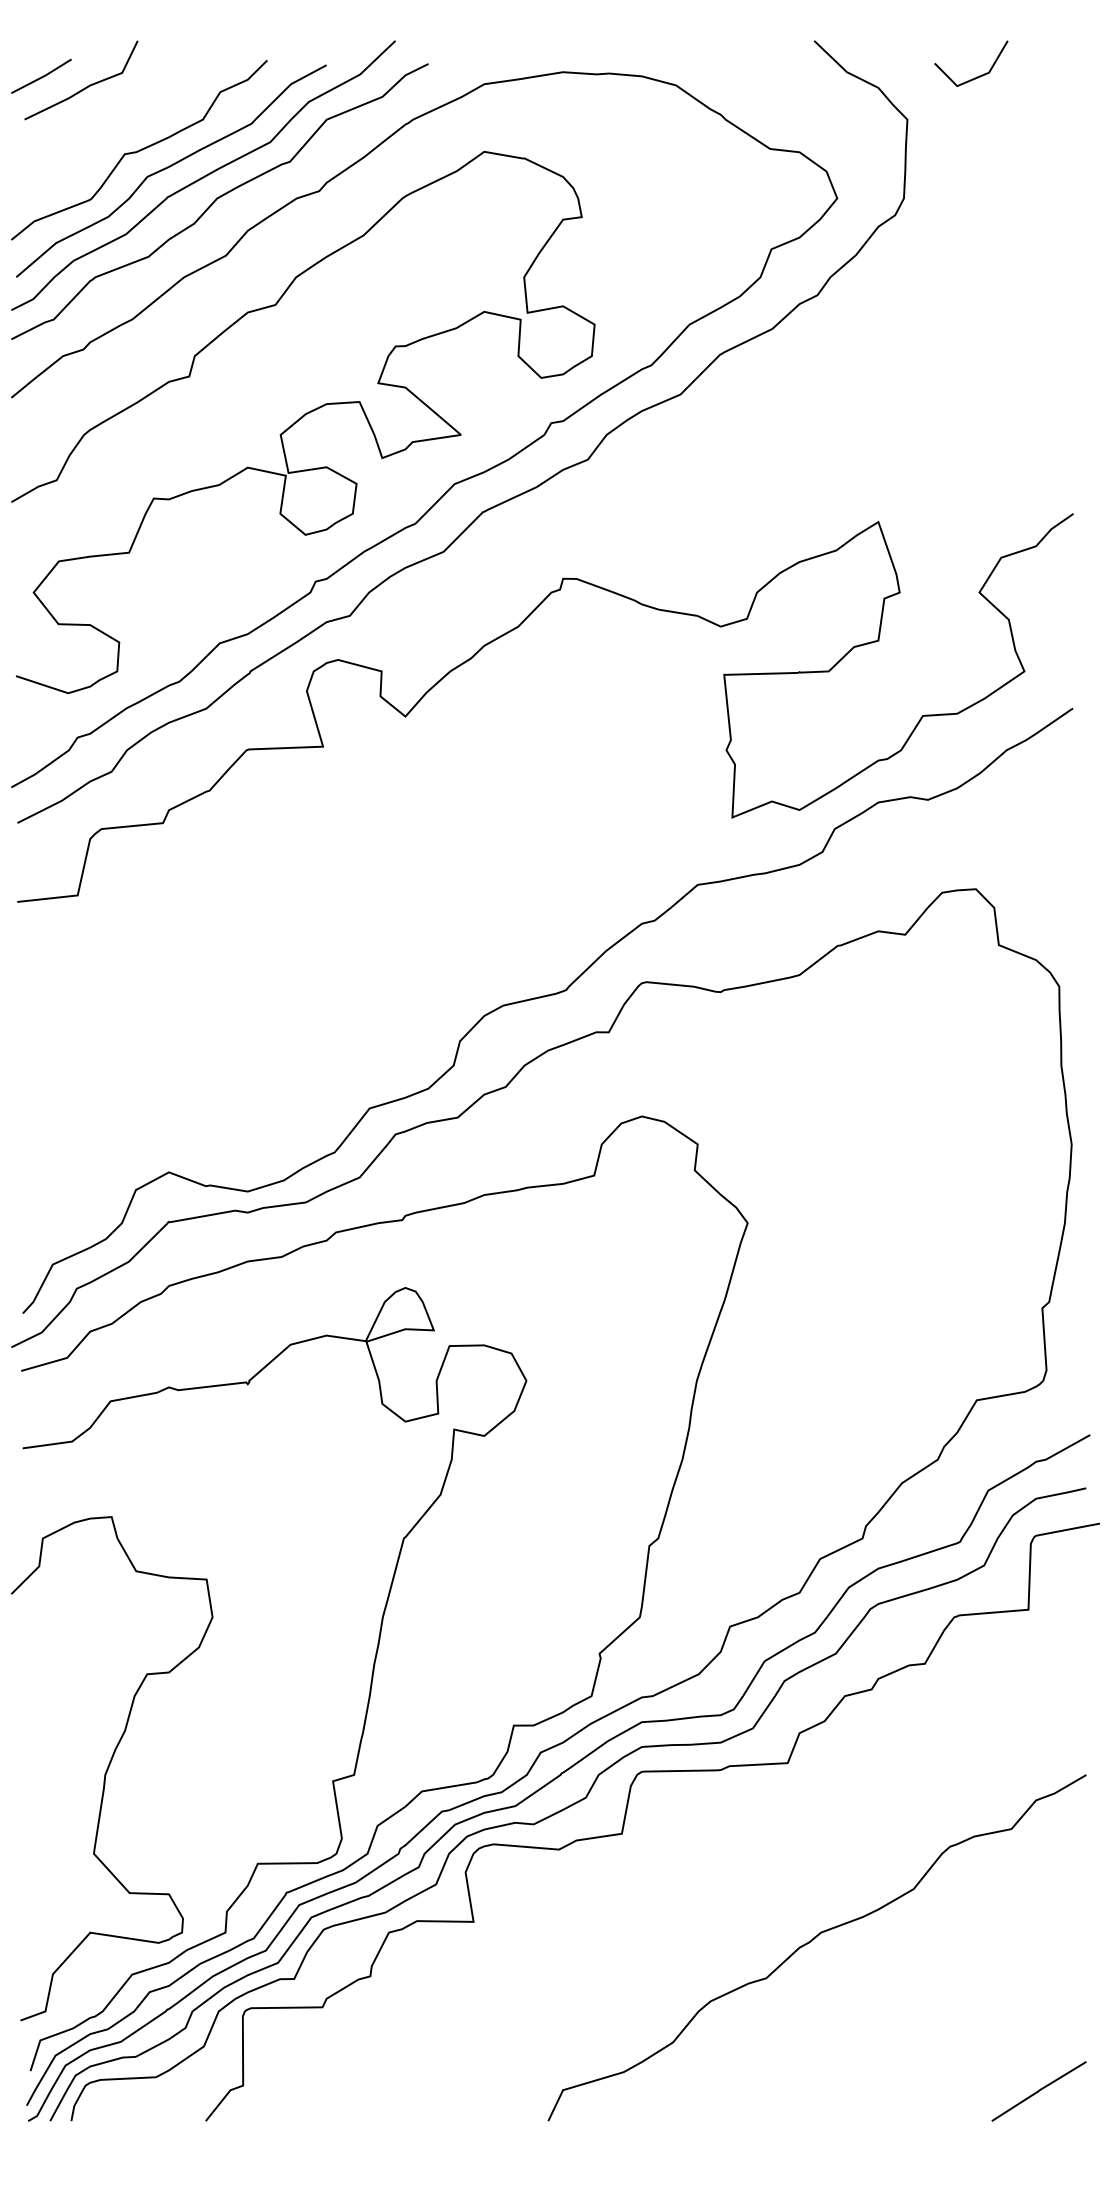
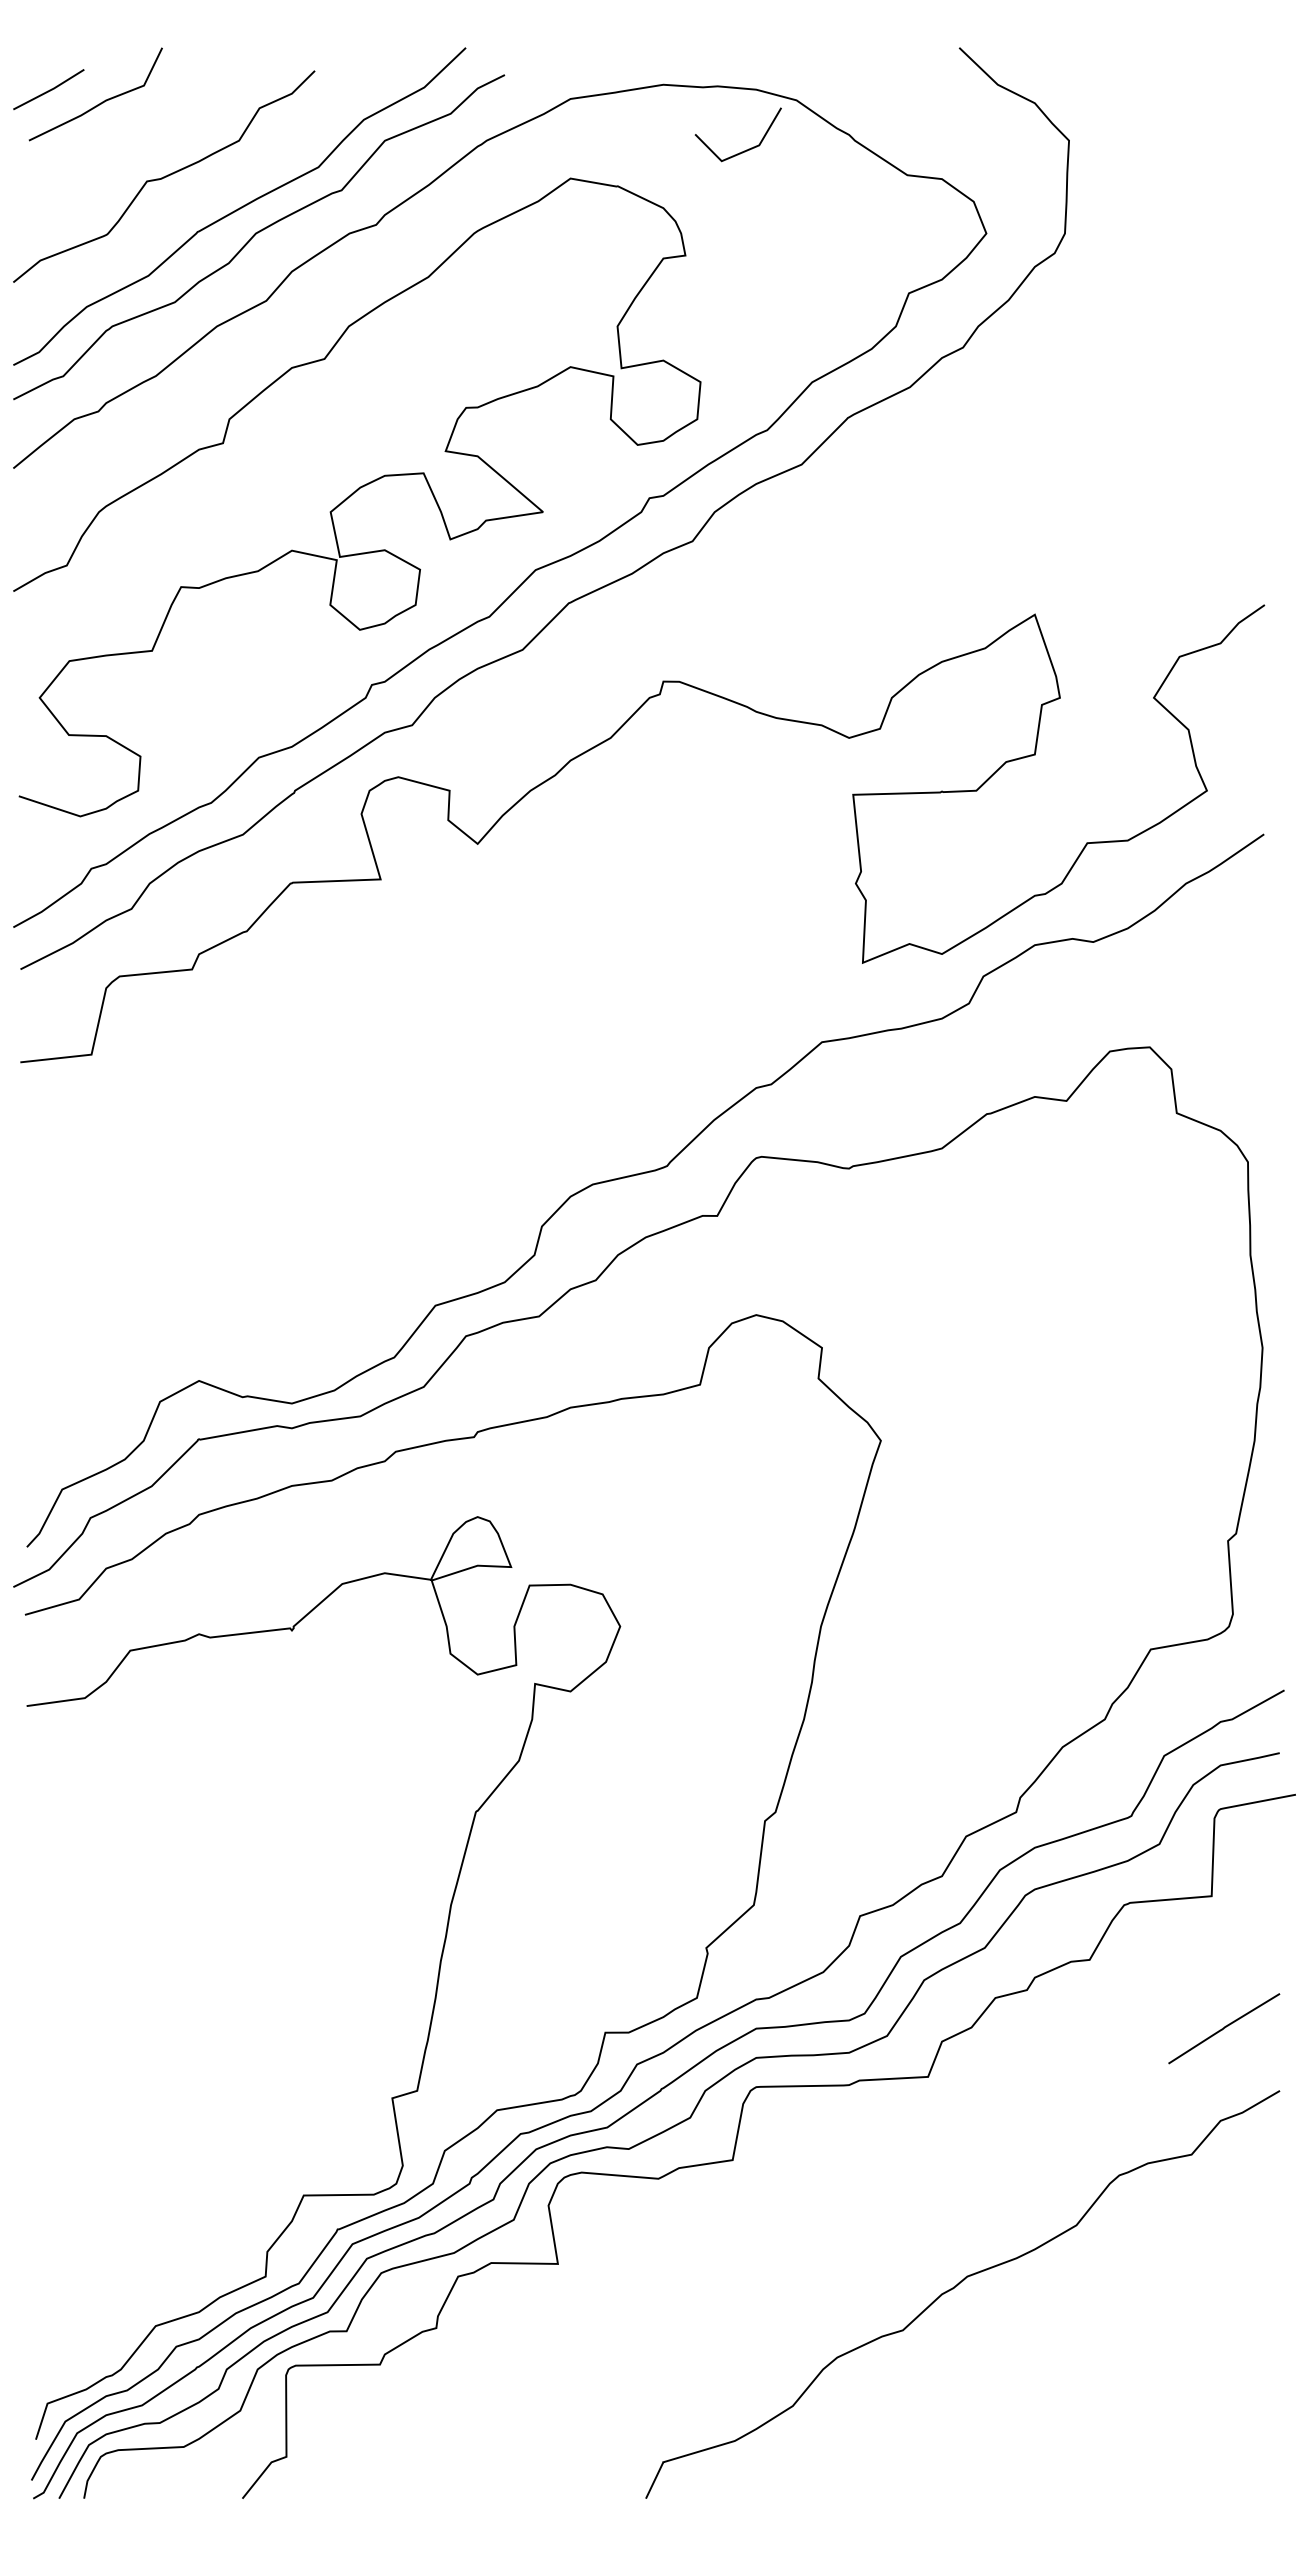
line: (976, 77) -> (744, 150), moved
curve: (169, 167) -> (199, 197), removed
curve: (109, 1767) -> (128, 2082), removed
line: (1039, 2091) -> (1224, 2028), moved

